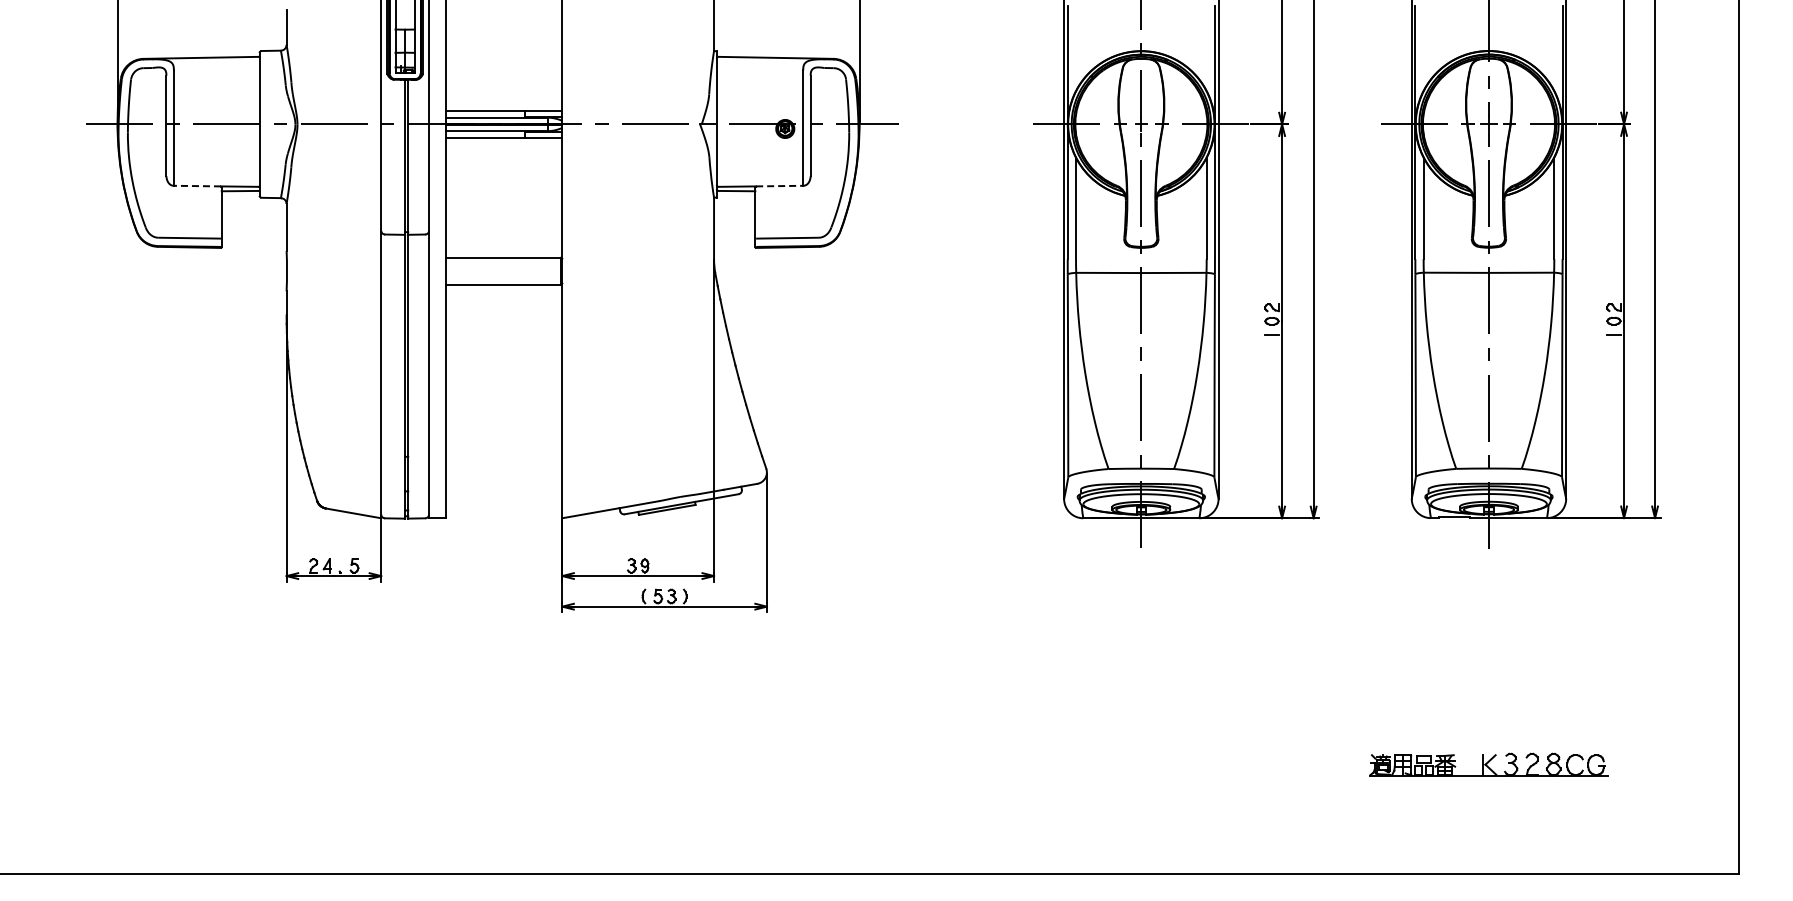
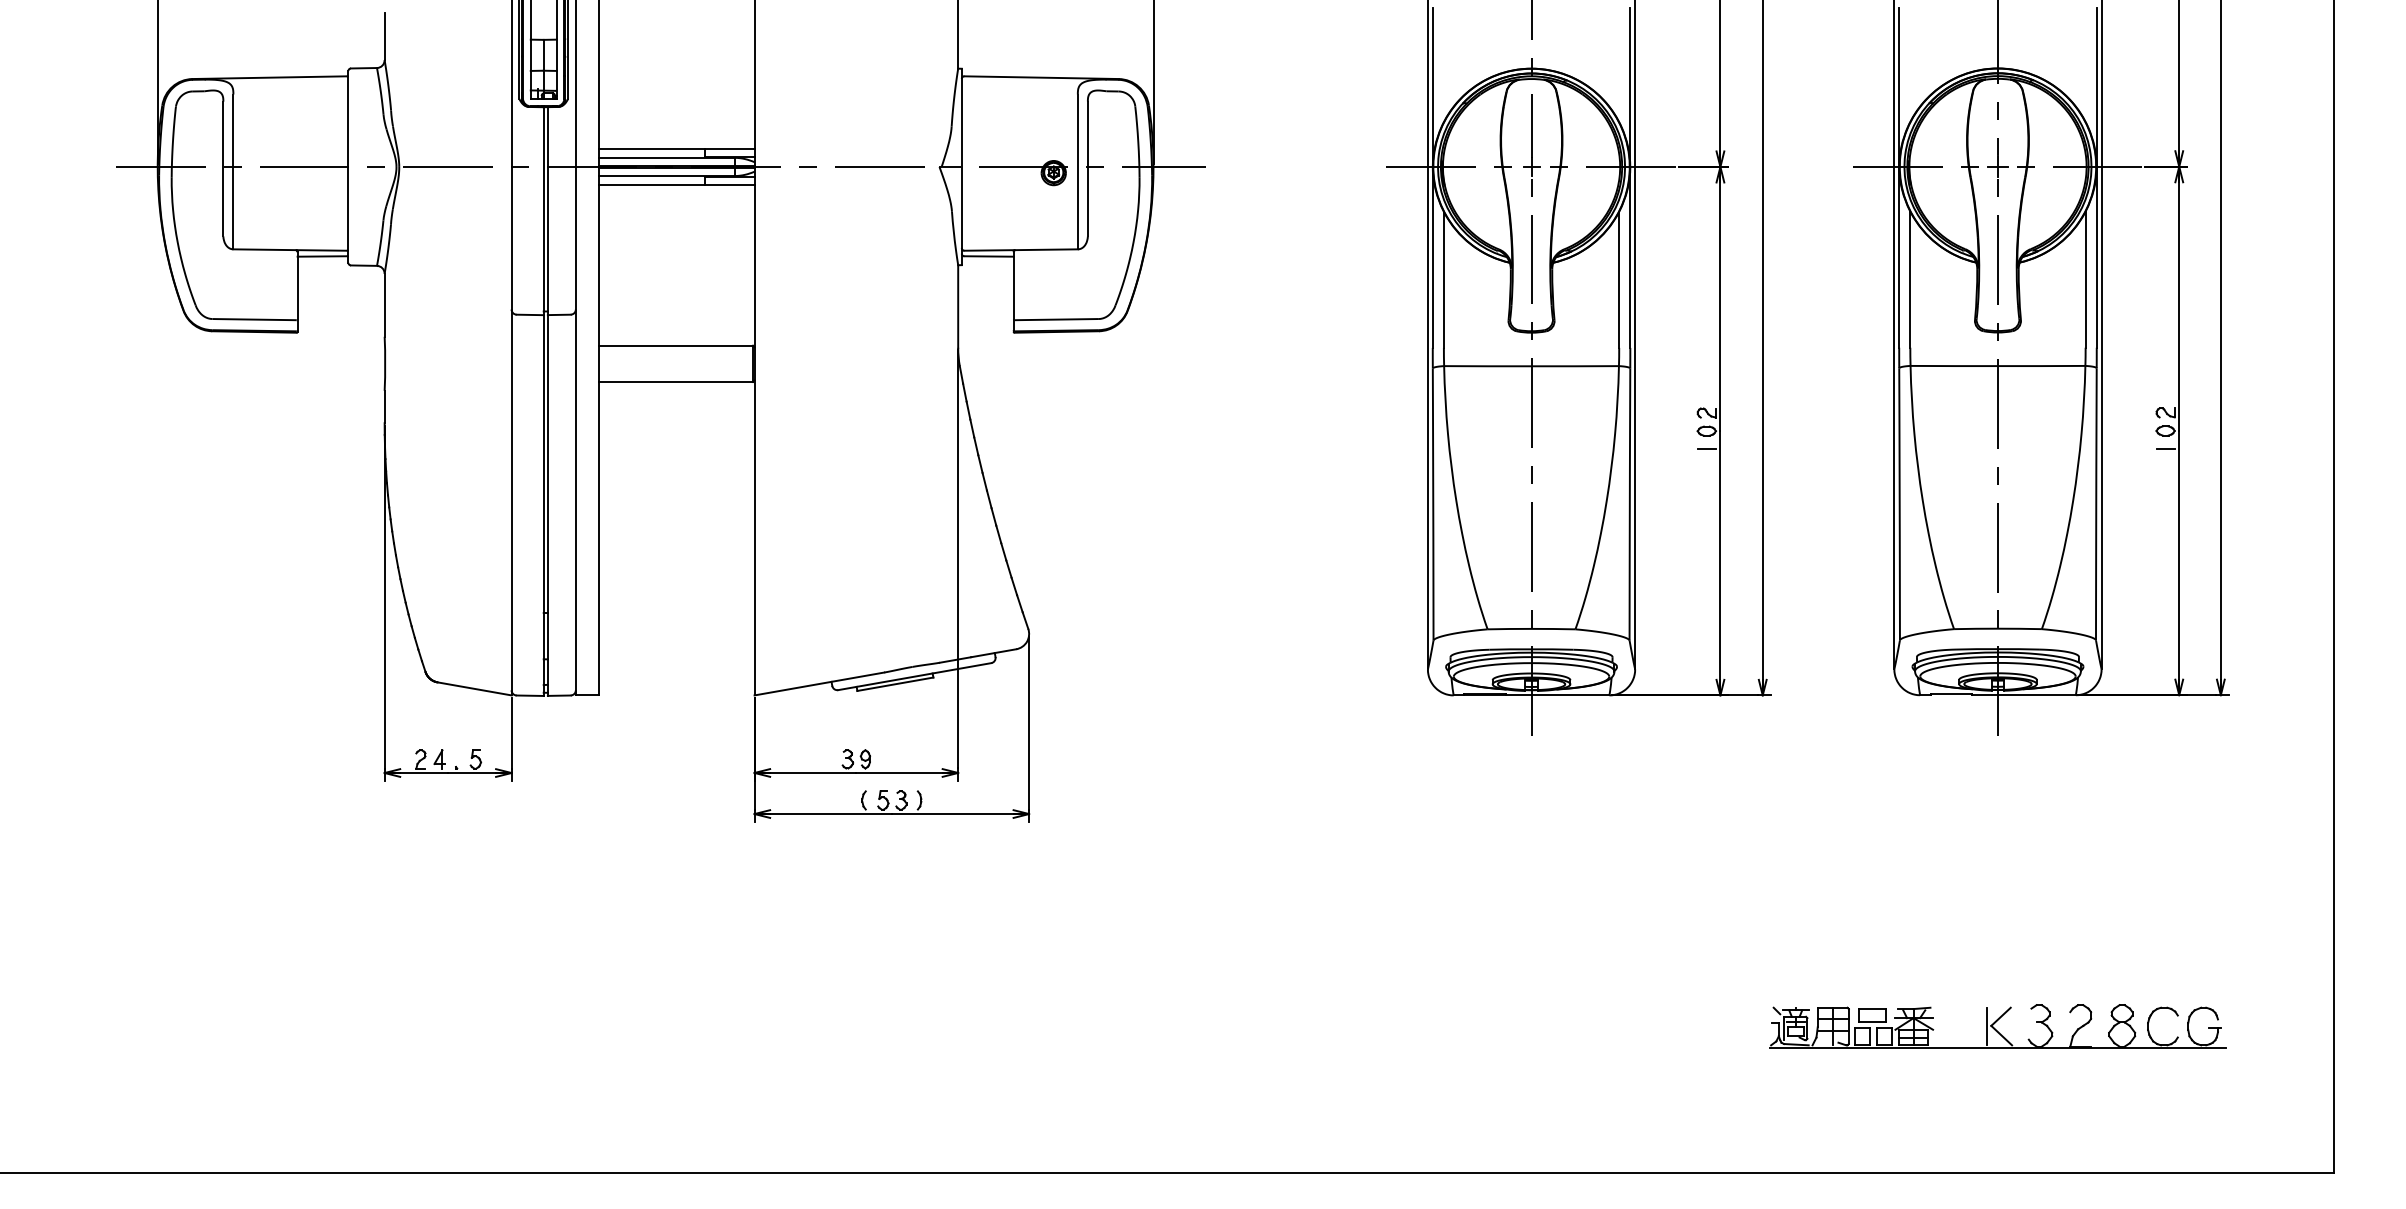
line: (197, 186) -> (265, 250), dashed -> solid
line: (779, 186) -> (1046, 250), dashed -> solid
part: (1488, 764) -> (1997, 1025), size x1.43

